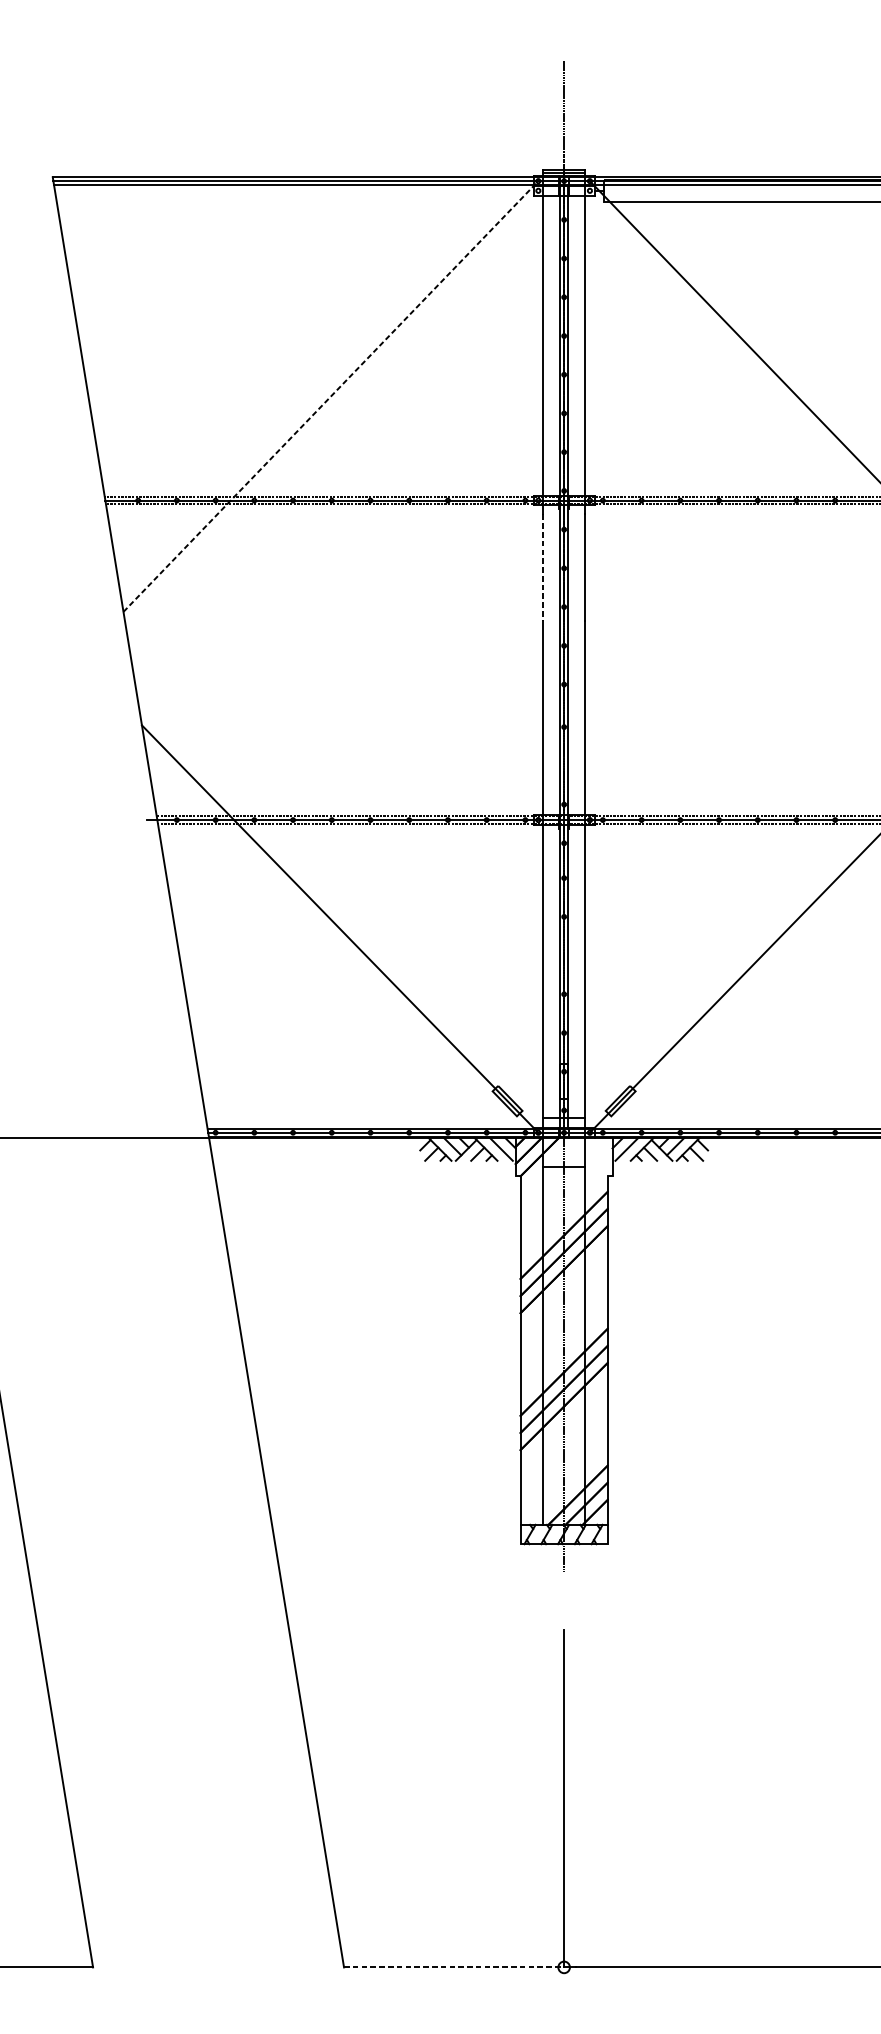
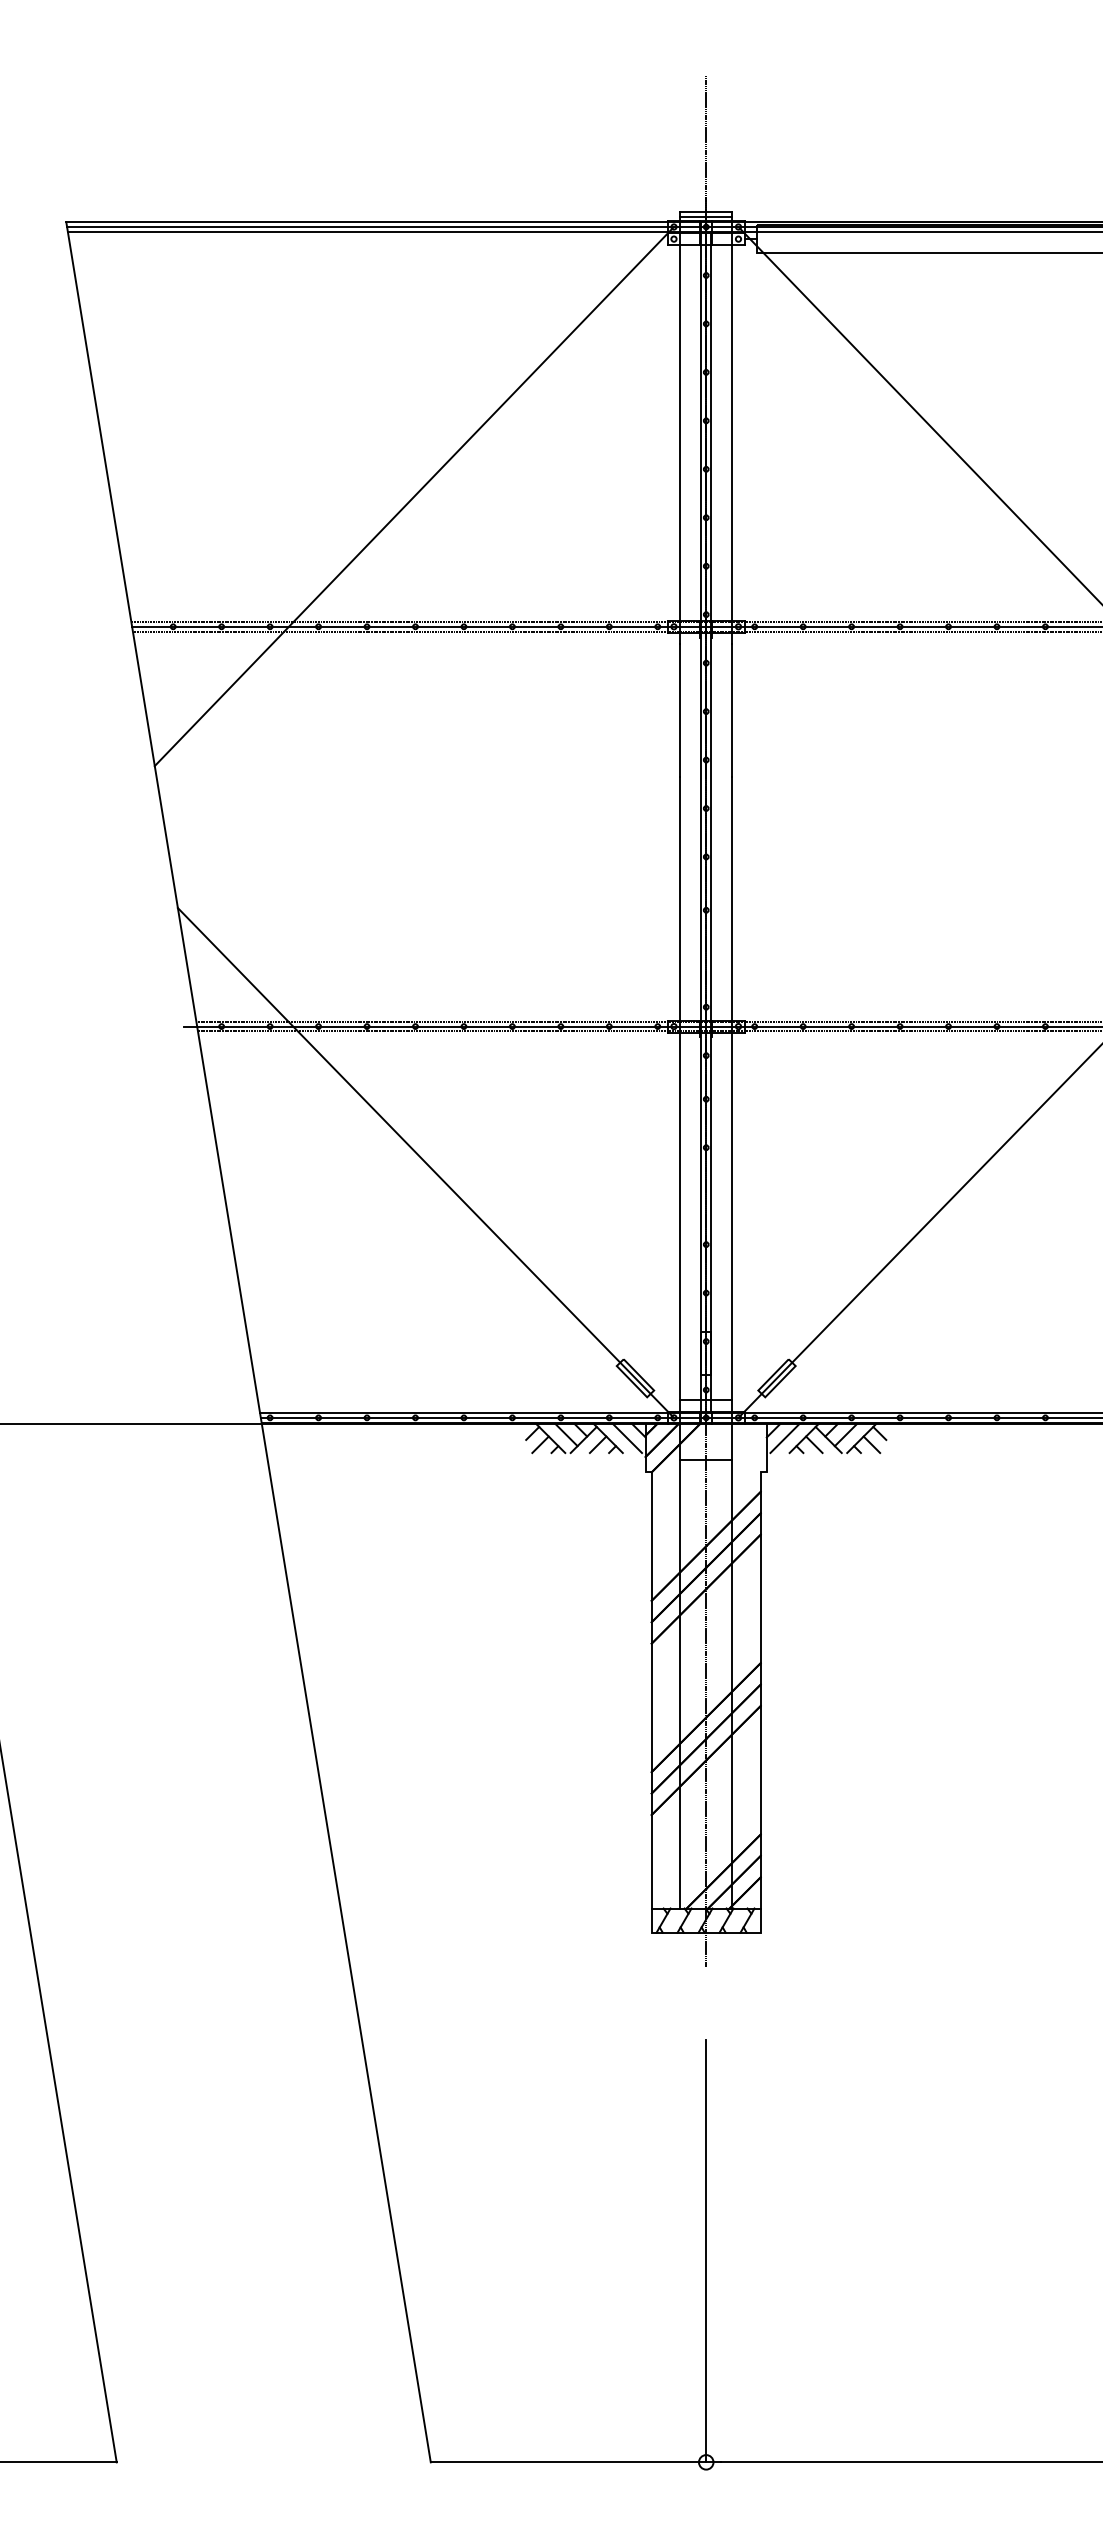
line: (331, 396) -> (414, 496), dashed -> solid
line: (543, 567) -> (680, 710), dashed -> solid
line: (454, 1967) -> (568, 2462), dashed -> solid

